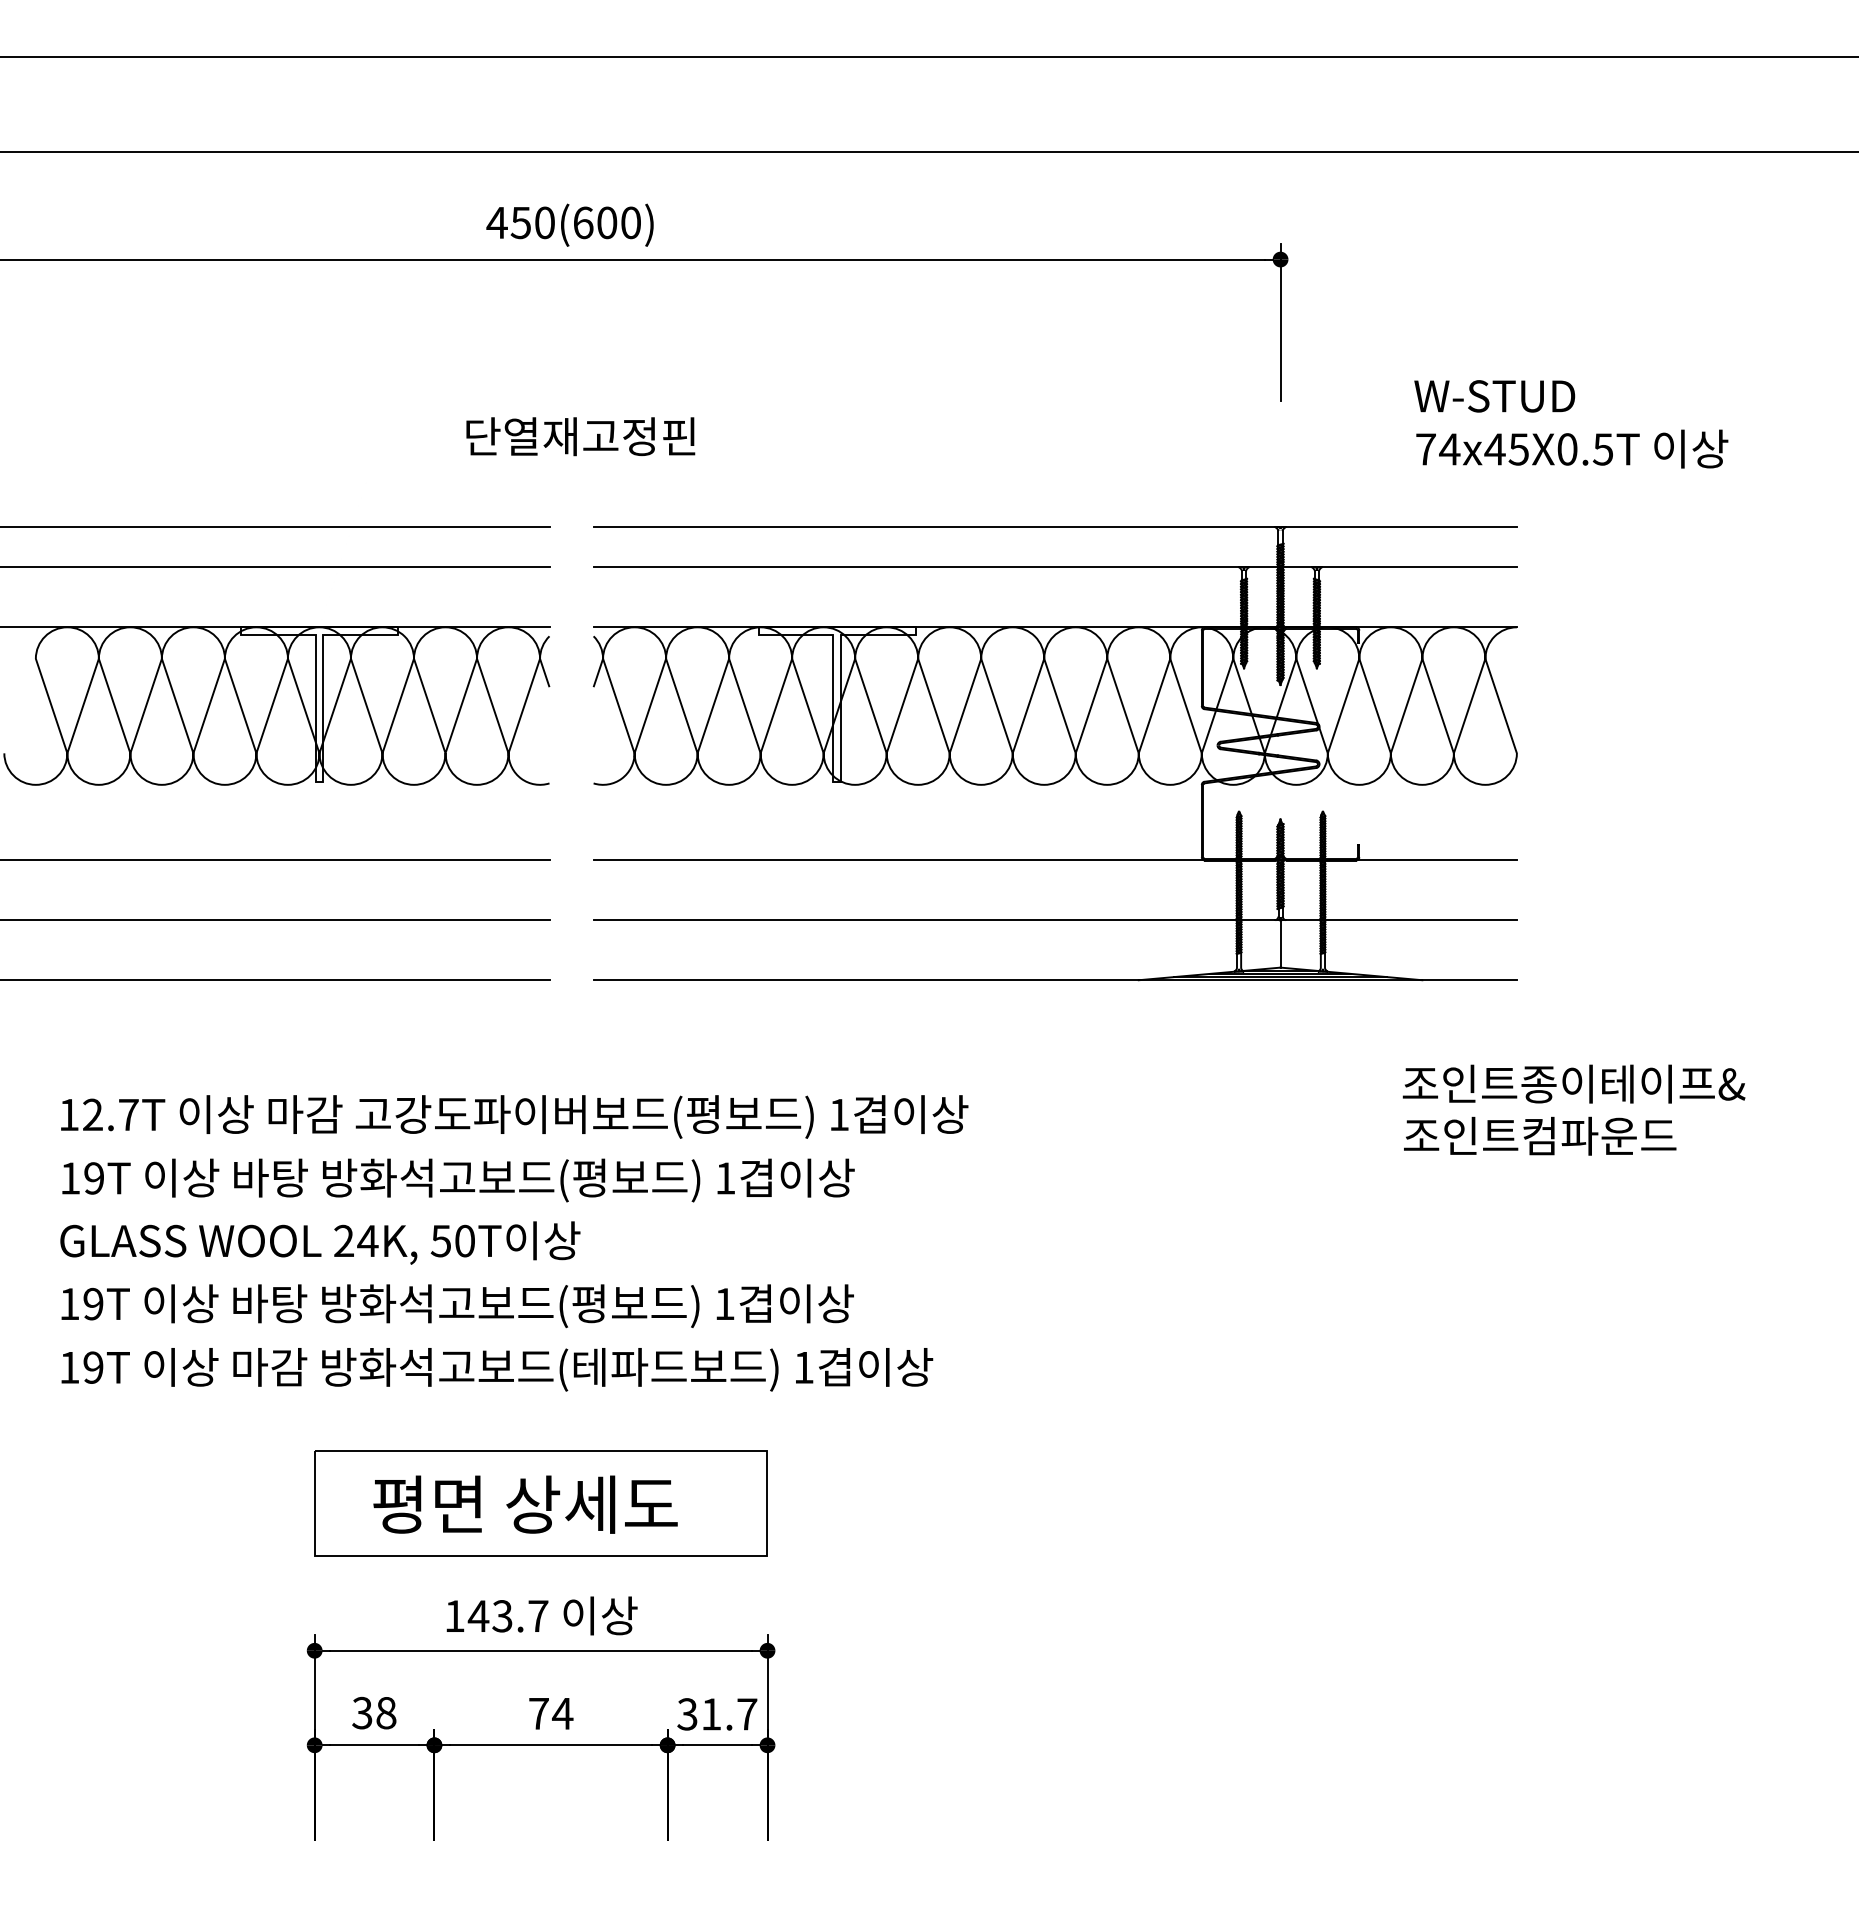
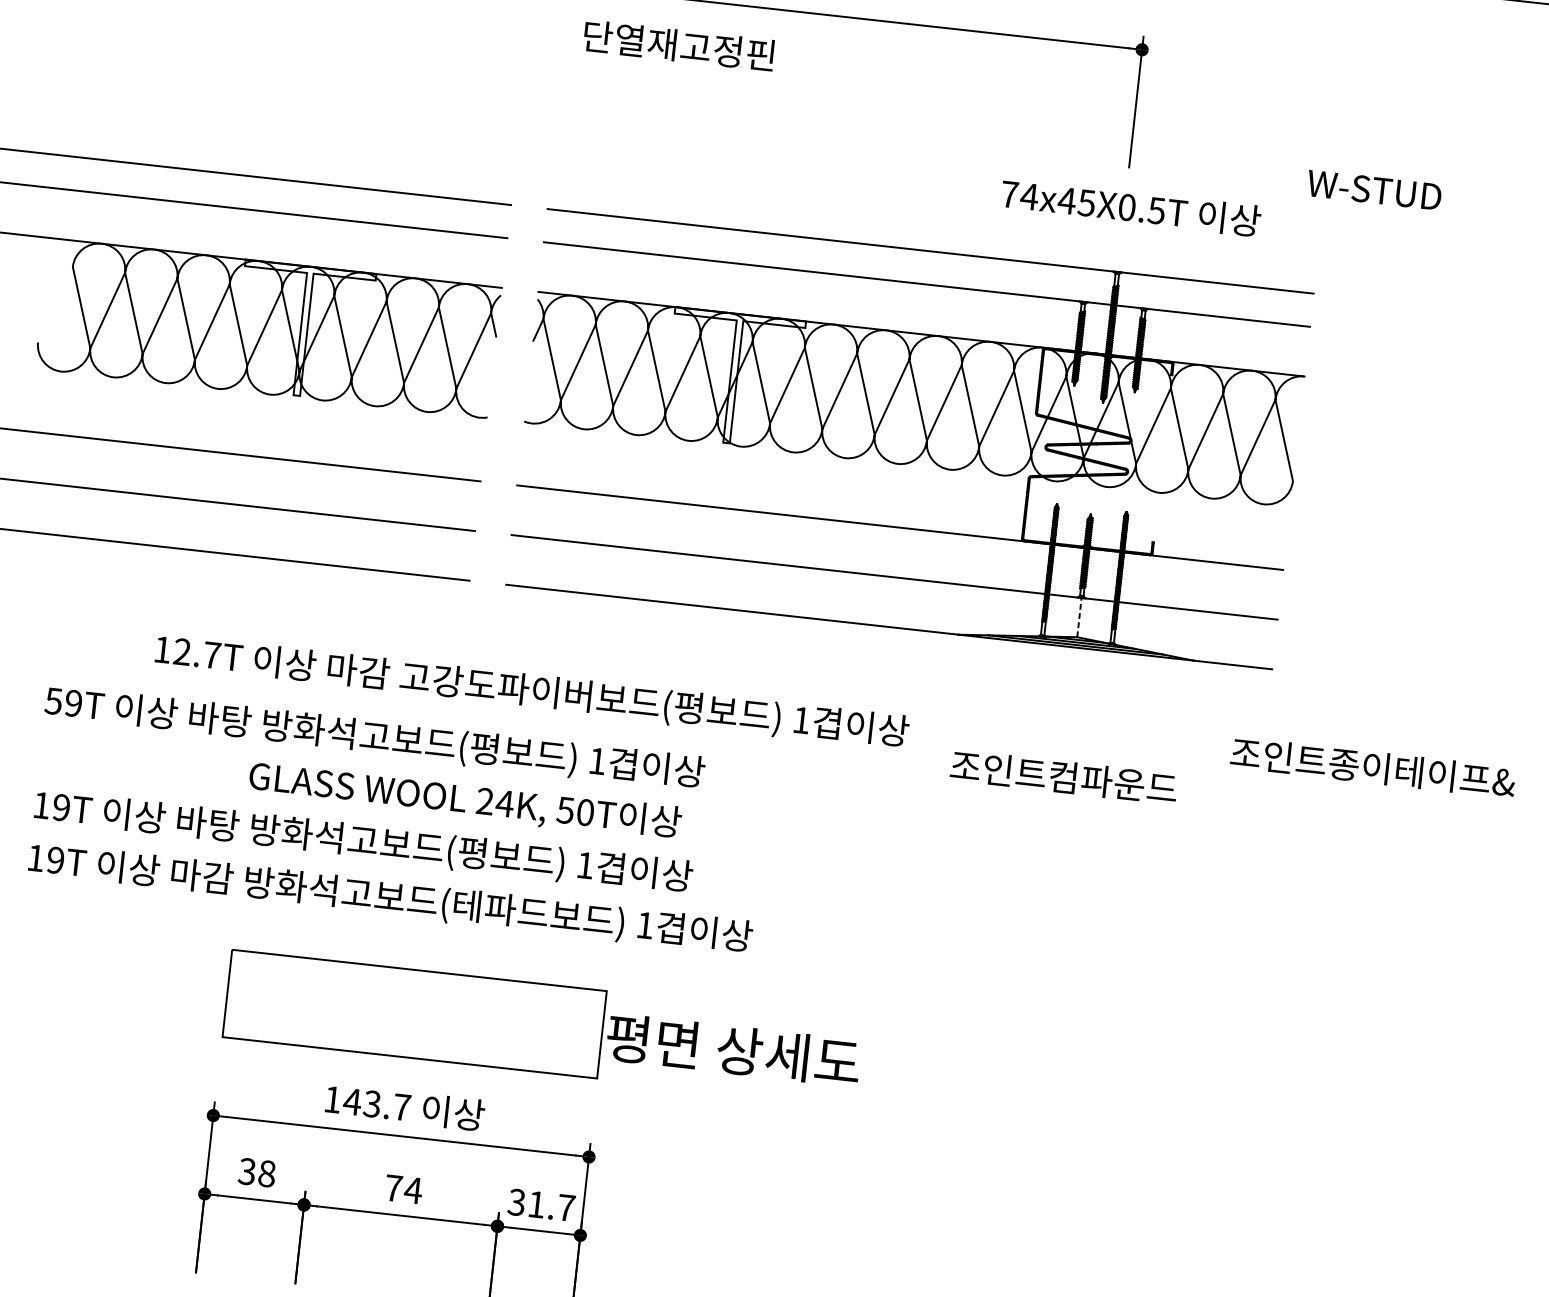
text: (1494, 396) -> (1374, 190), moved
text: (580, 436) -> (678, 45), moved
text: (1572, 448) -> (1131, 207), moved
line: (1280, 944) -> (1079, 618), solid -> dashed
text: (1573, 1083) -> (1372, 767), moved
text: (514, 1116) -> (532, 691), moved
text: (1540, 1135) -> (1064, 776), moved
text: (70, 1178) -> (54, 701), 19T -> 59T
text: (320, 1242) -> (465, 800), moved
text: (525, 1504) -> (733, 1050), moved

